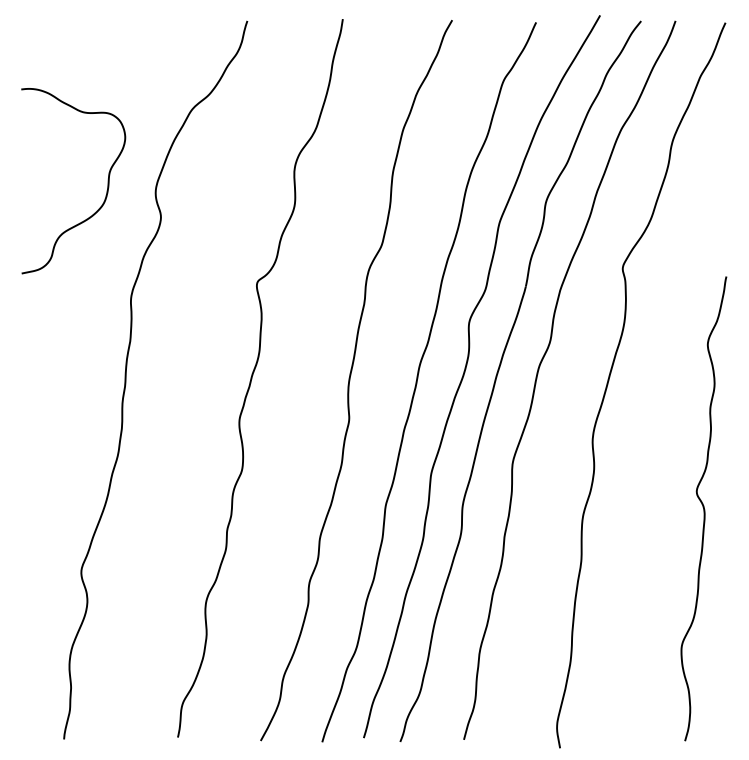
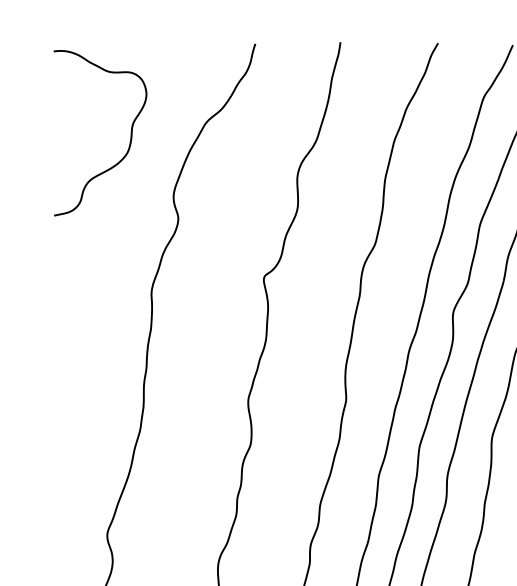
curve: (107, 181) -> (130, 133), moved

